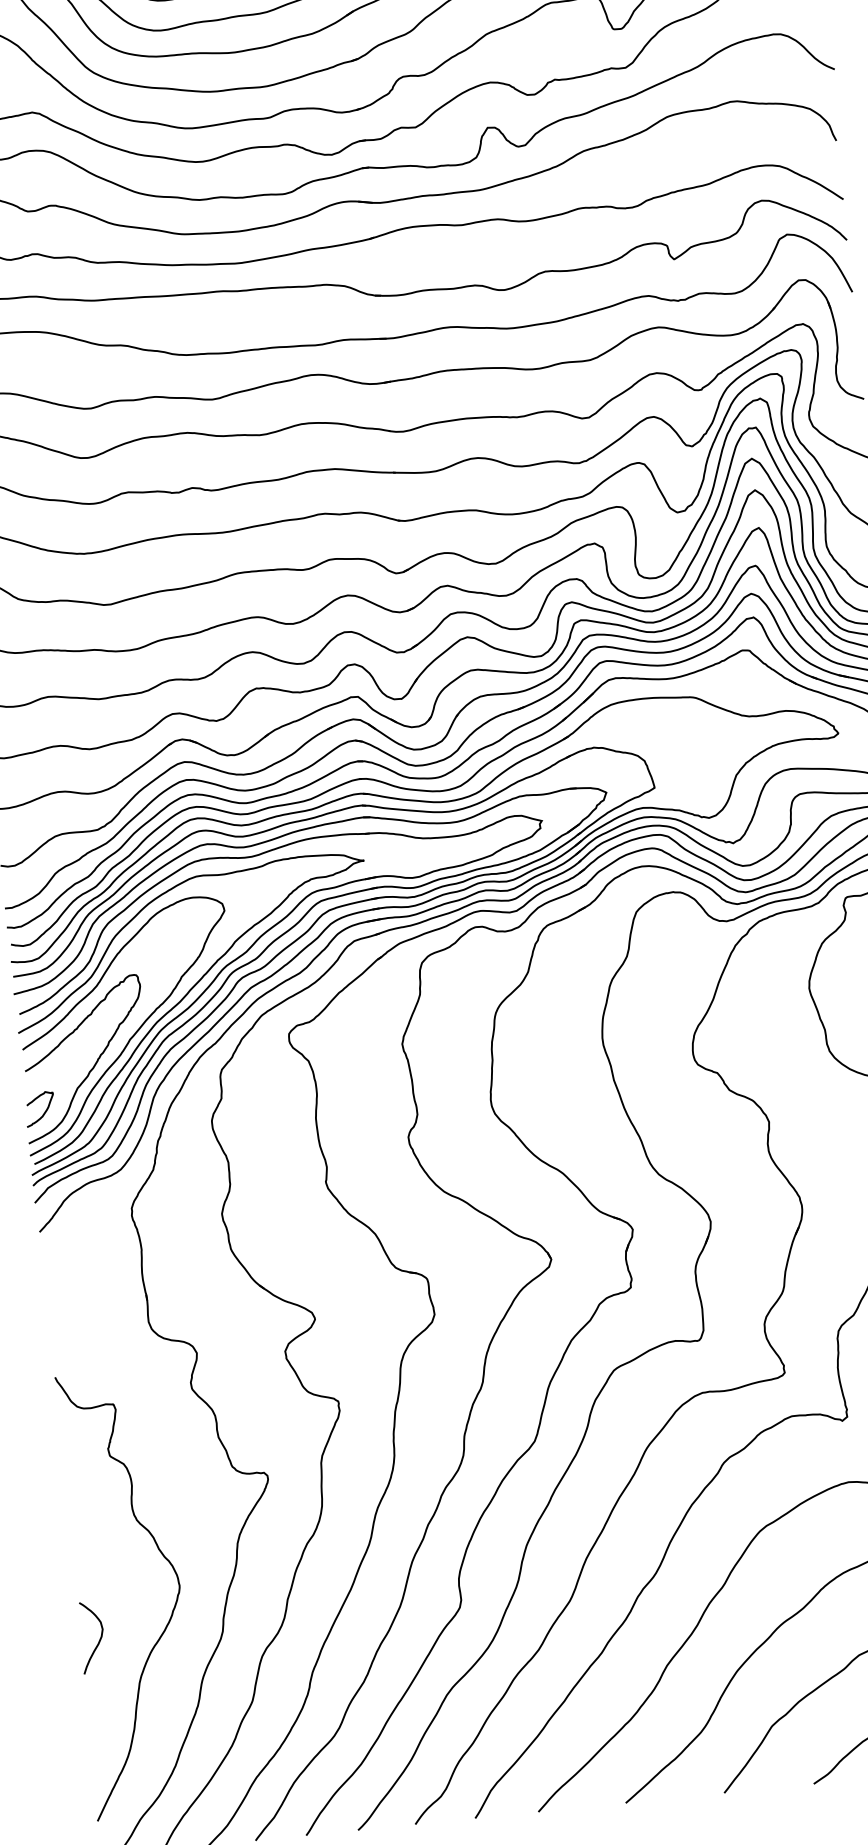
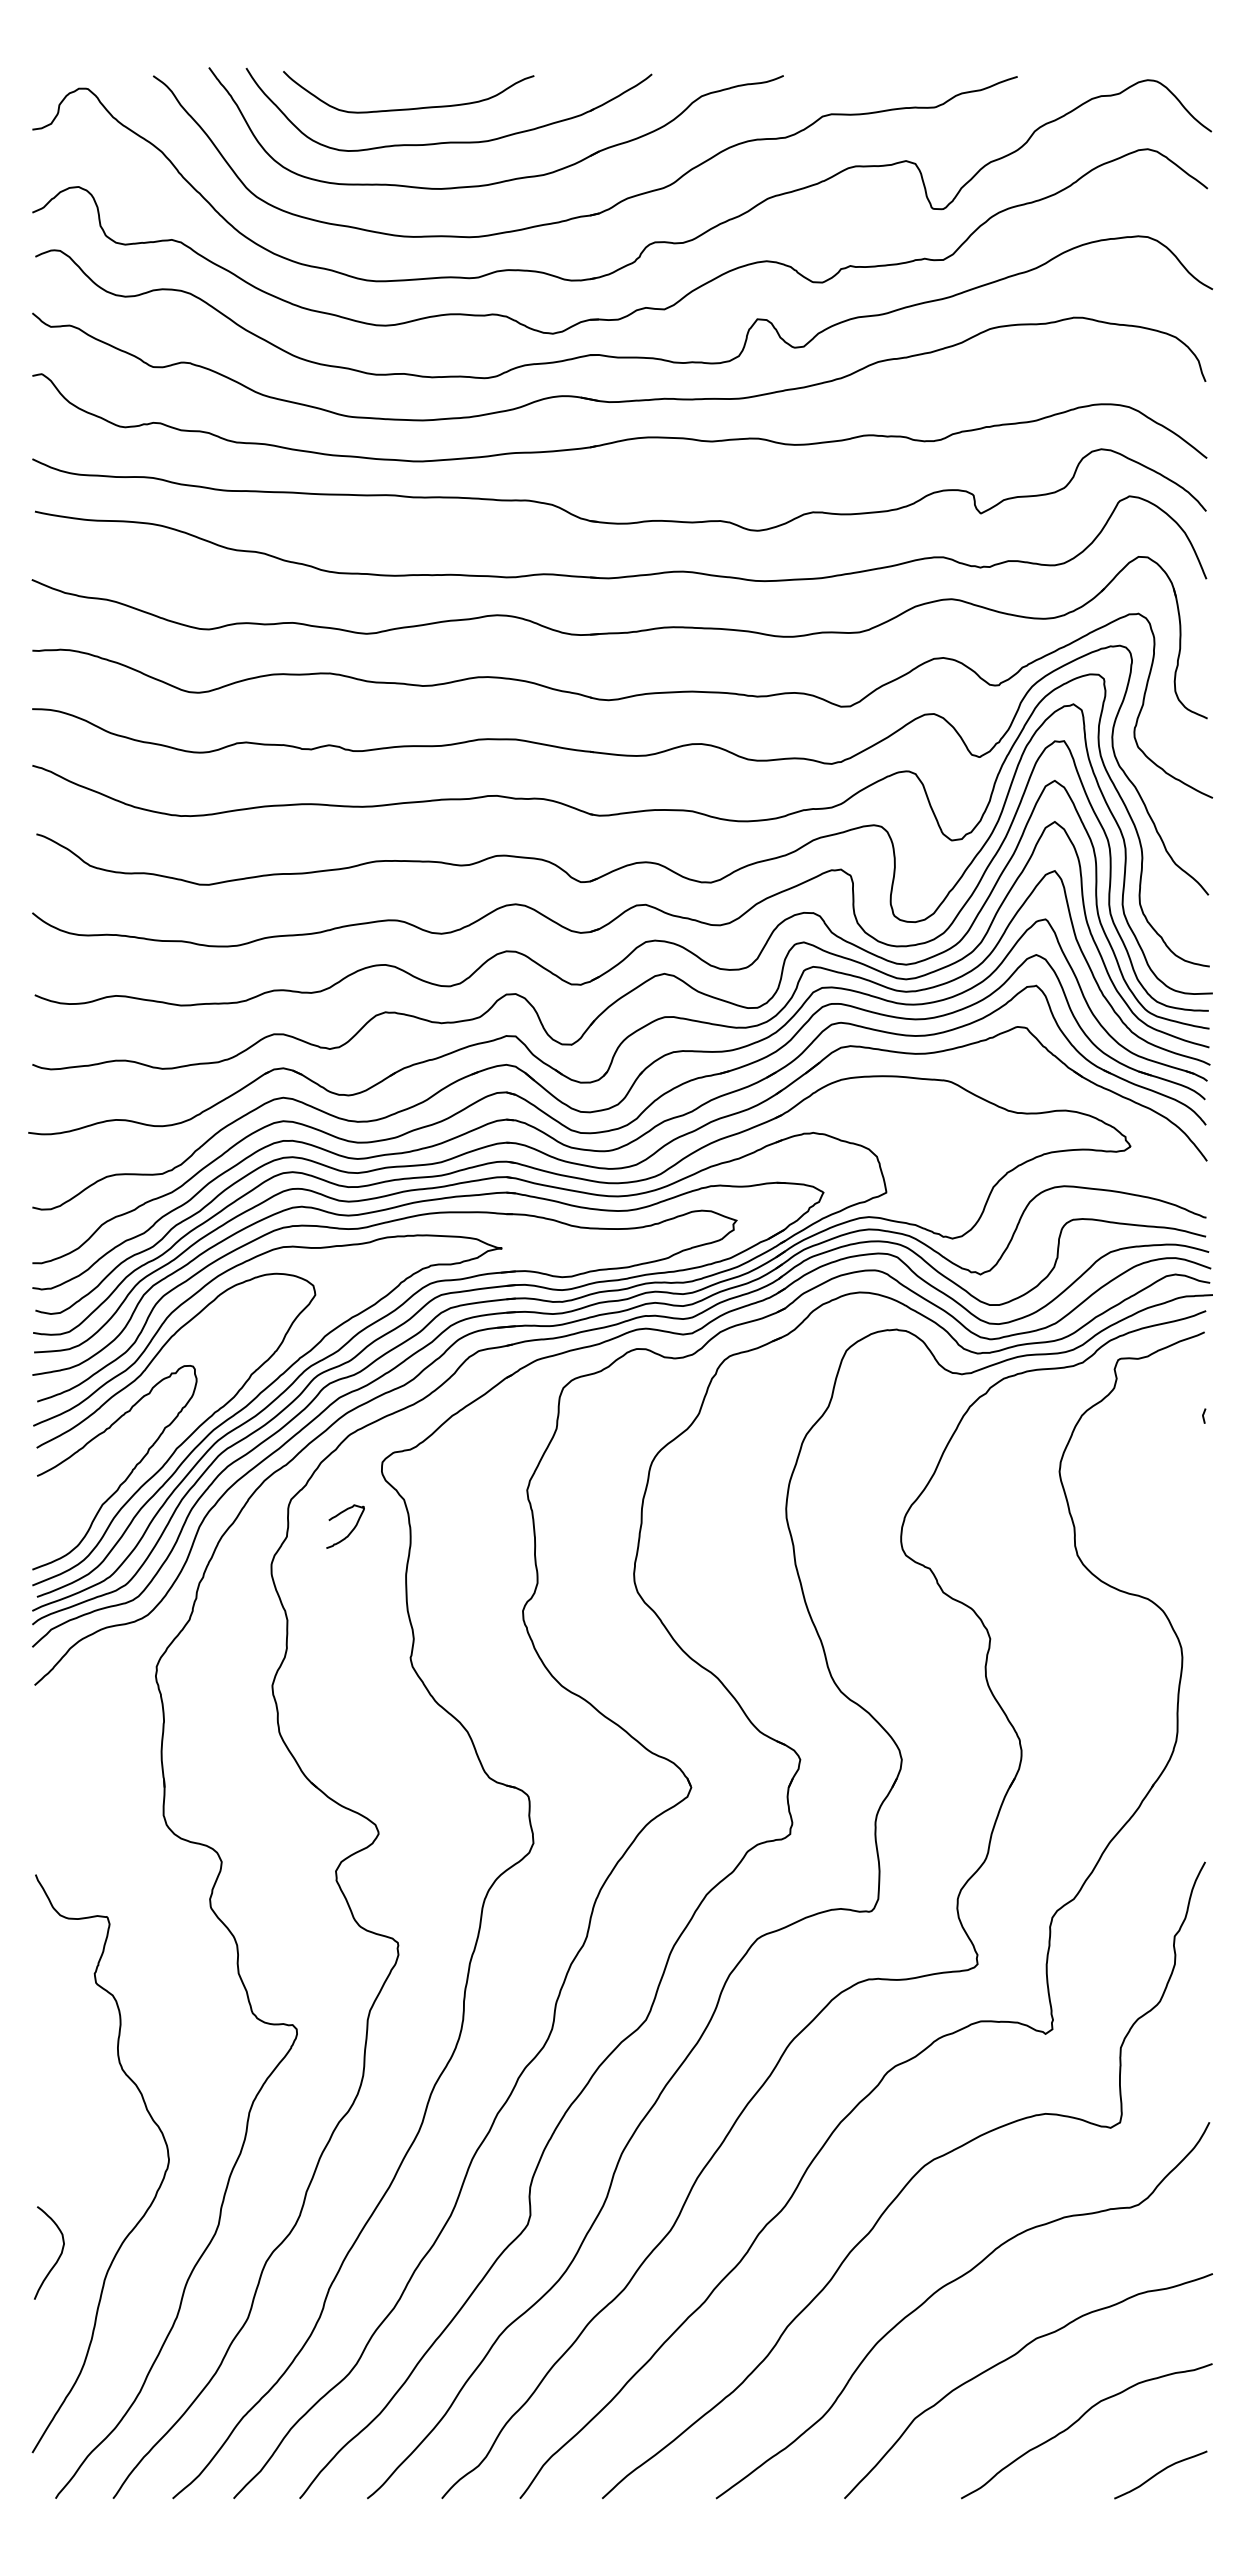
curve: (44, 1112) -> (350, 1531), moved
curve: (99, 1639) -> (58, 2256), moved

